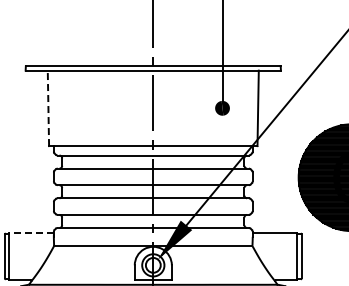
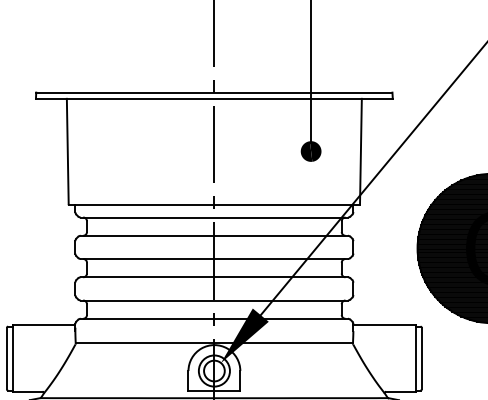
line: (48, 108) -> (67, 151), dashed -> solid
line: (31, 232) -> (44, 325), dashed -> solid

